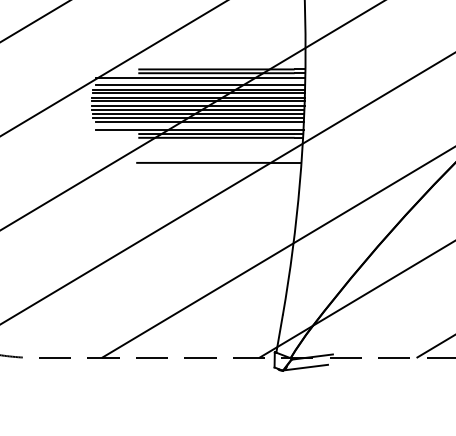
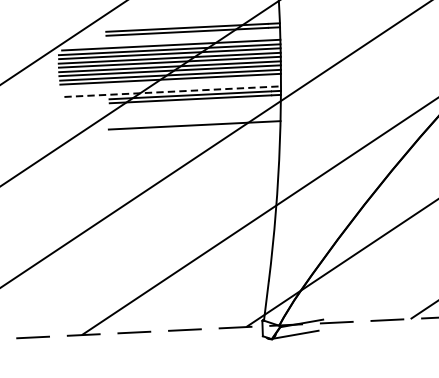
line: (200, 77) -> (170, 37), removed
line: (199, 122) -> (171, 84), removed
line: (199, 129) -> (172, 91), solid -> dashed

